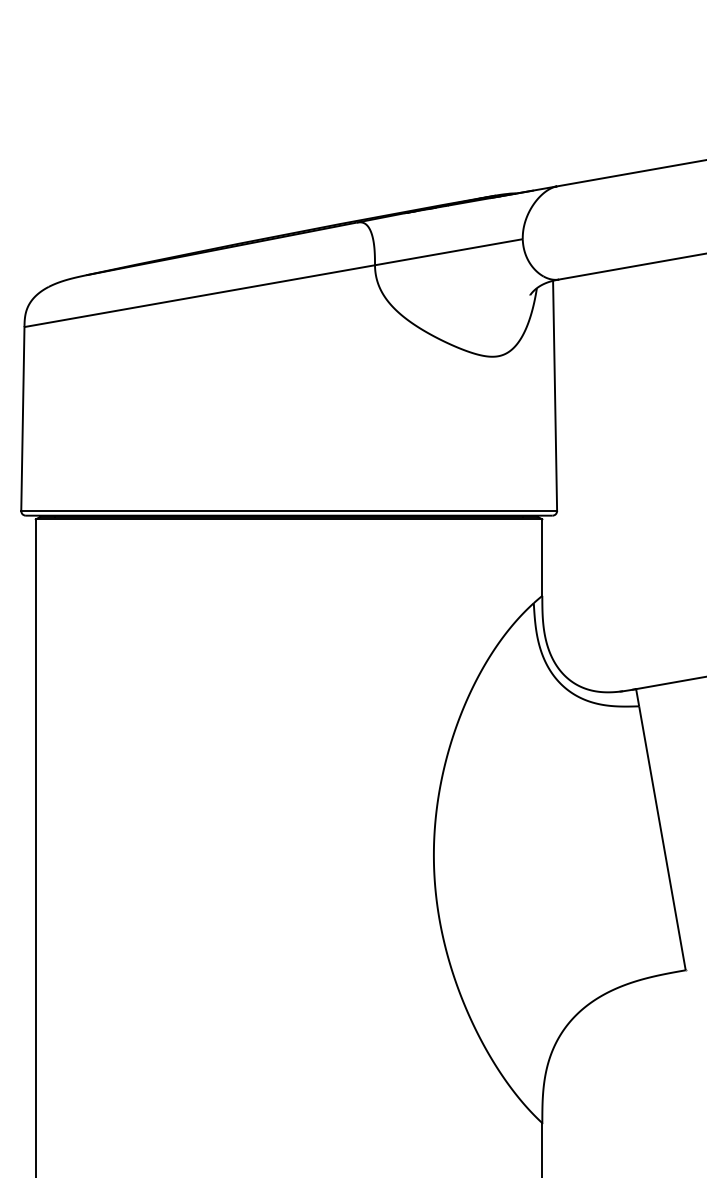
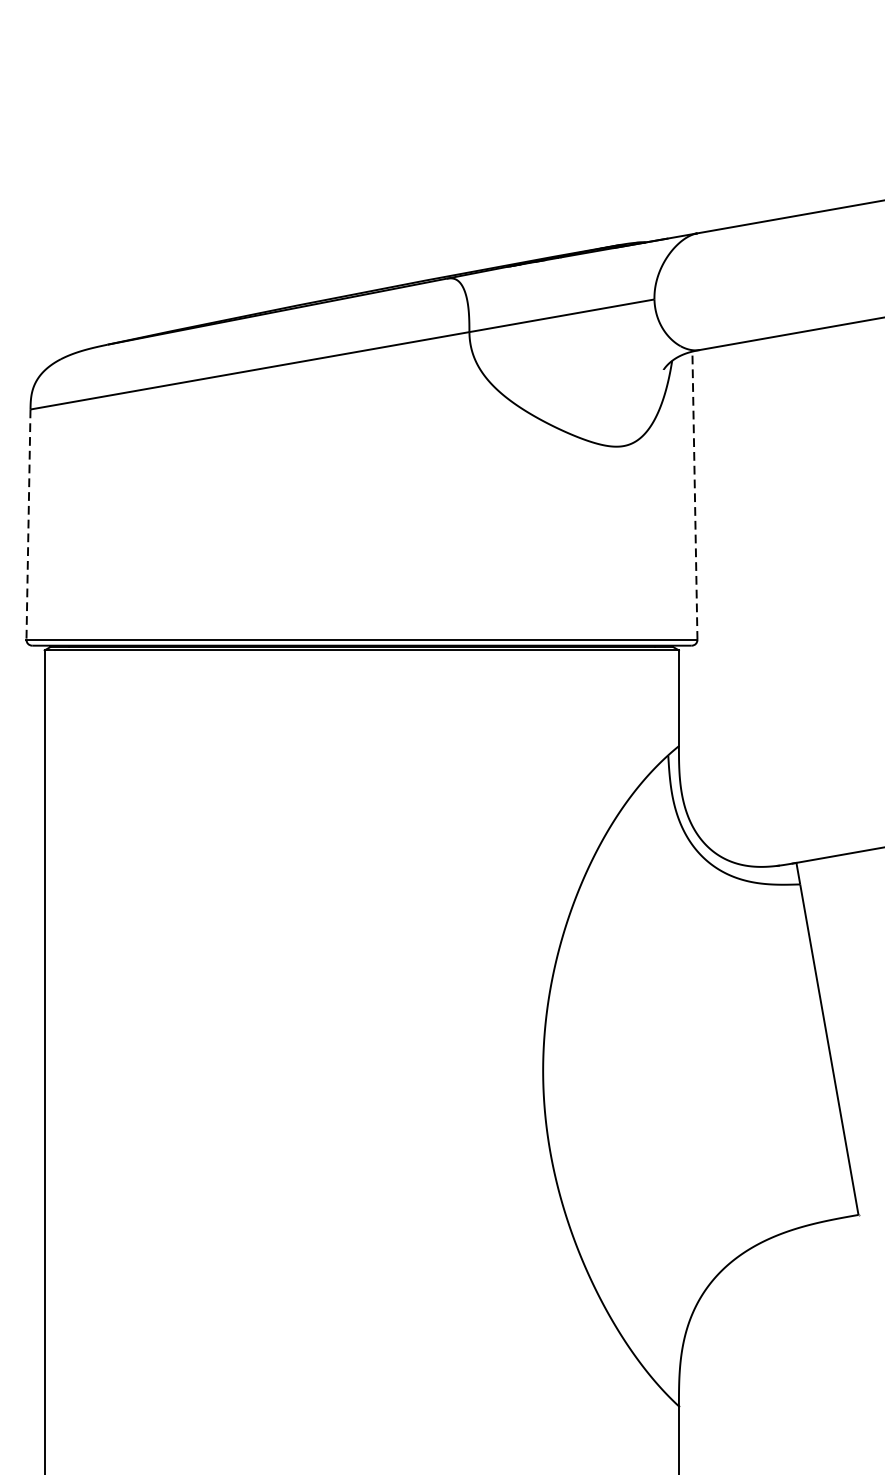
line: (555, 395) -> (695, 495), solid -> dashed
line: (22, 419) -> (28, 525), solid -> dashed

